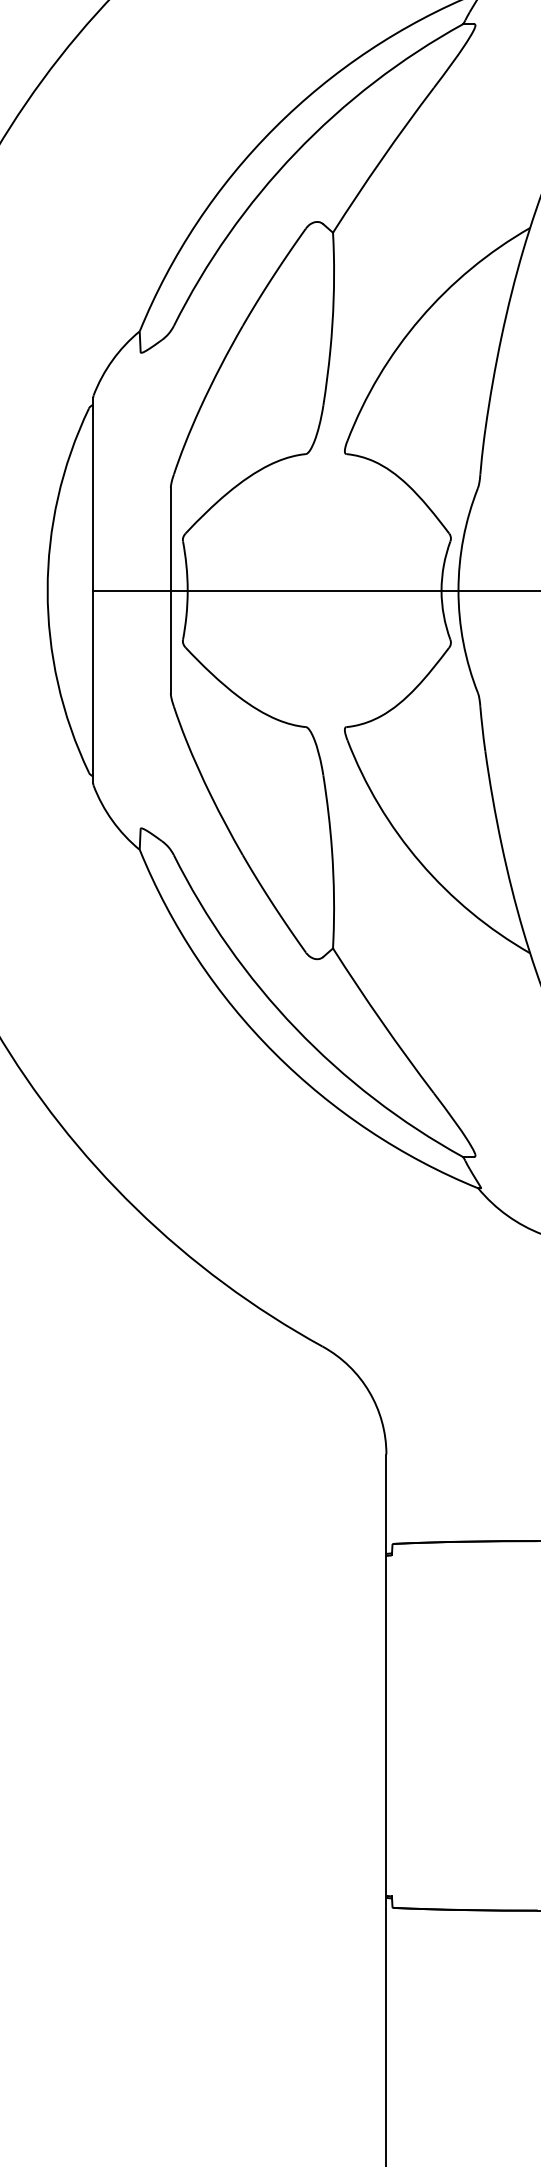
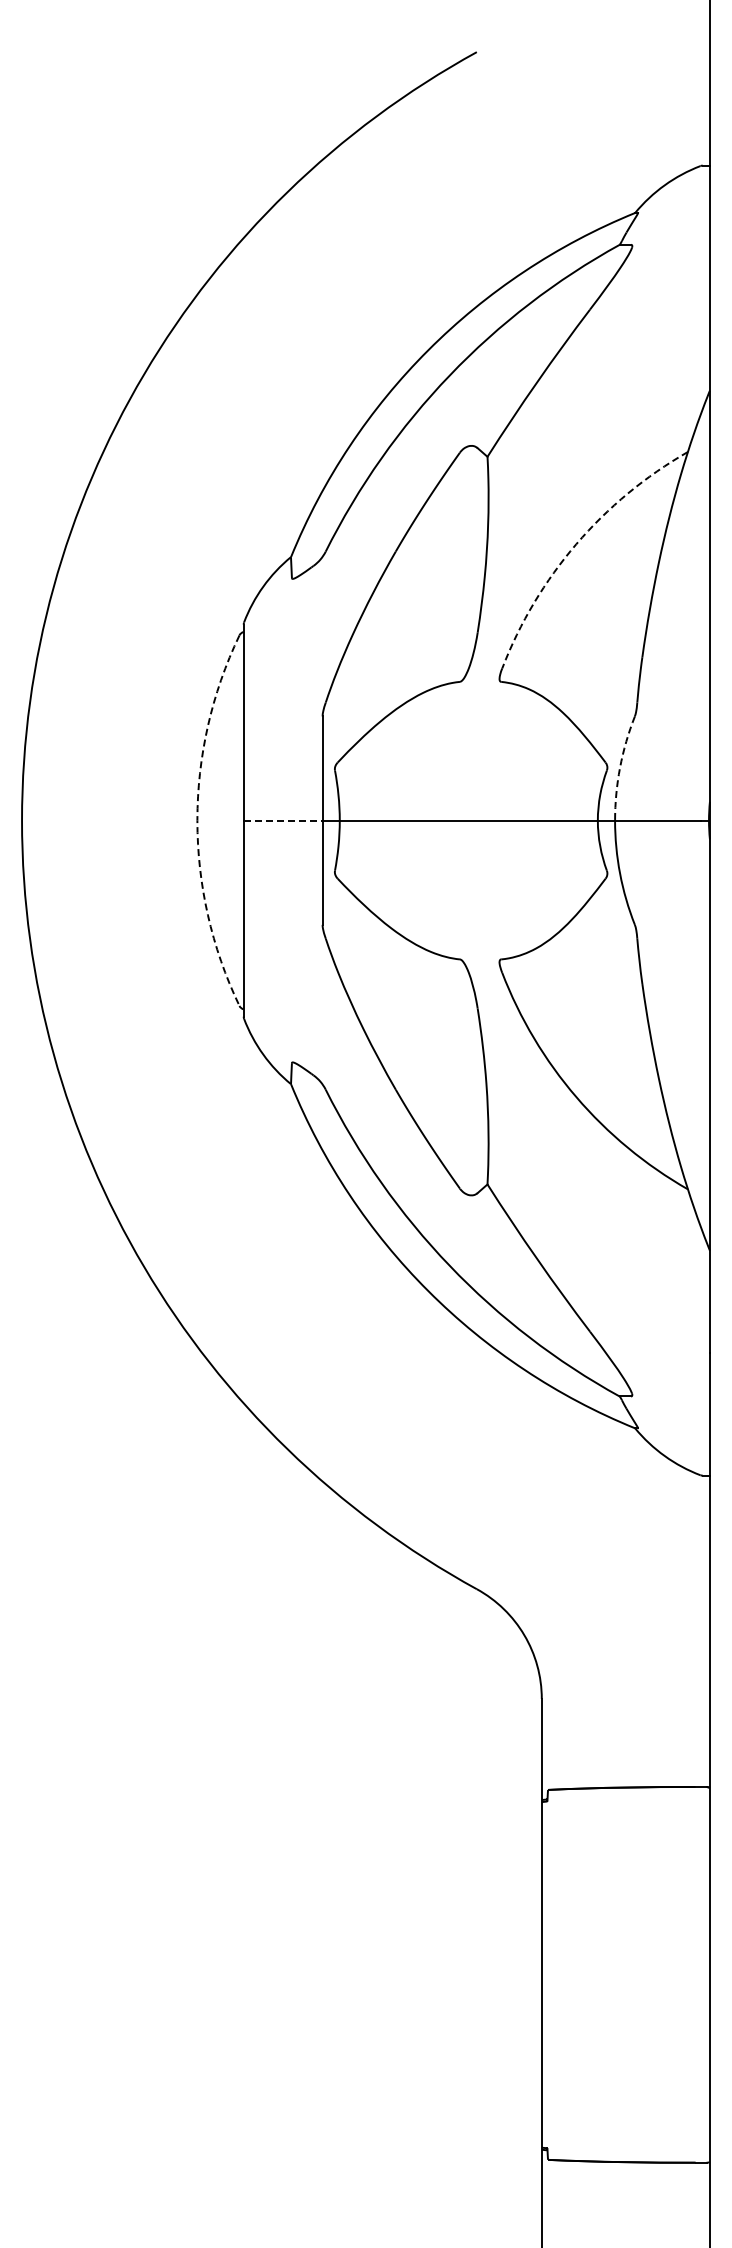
arc: (420, 318) -> (576, 544), solid -> dashed
arc: (463, 538) -> (620, 767), solid -> dashed
arc: (47, 590) -> (197, 820), solid -> dashed
line: (132, 590) -> (283, 820), solid -> dashed

